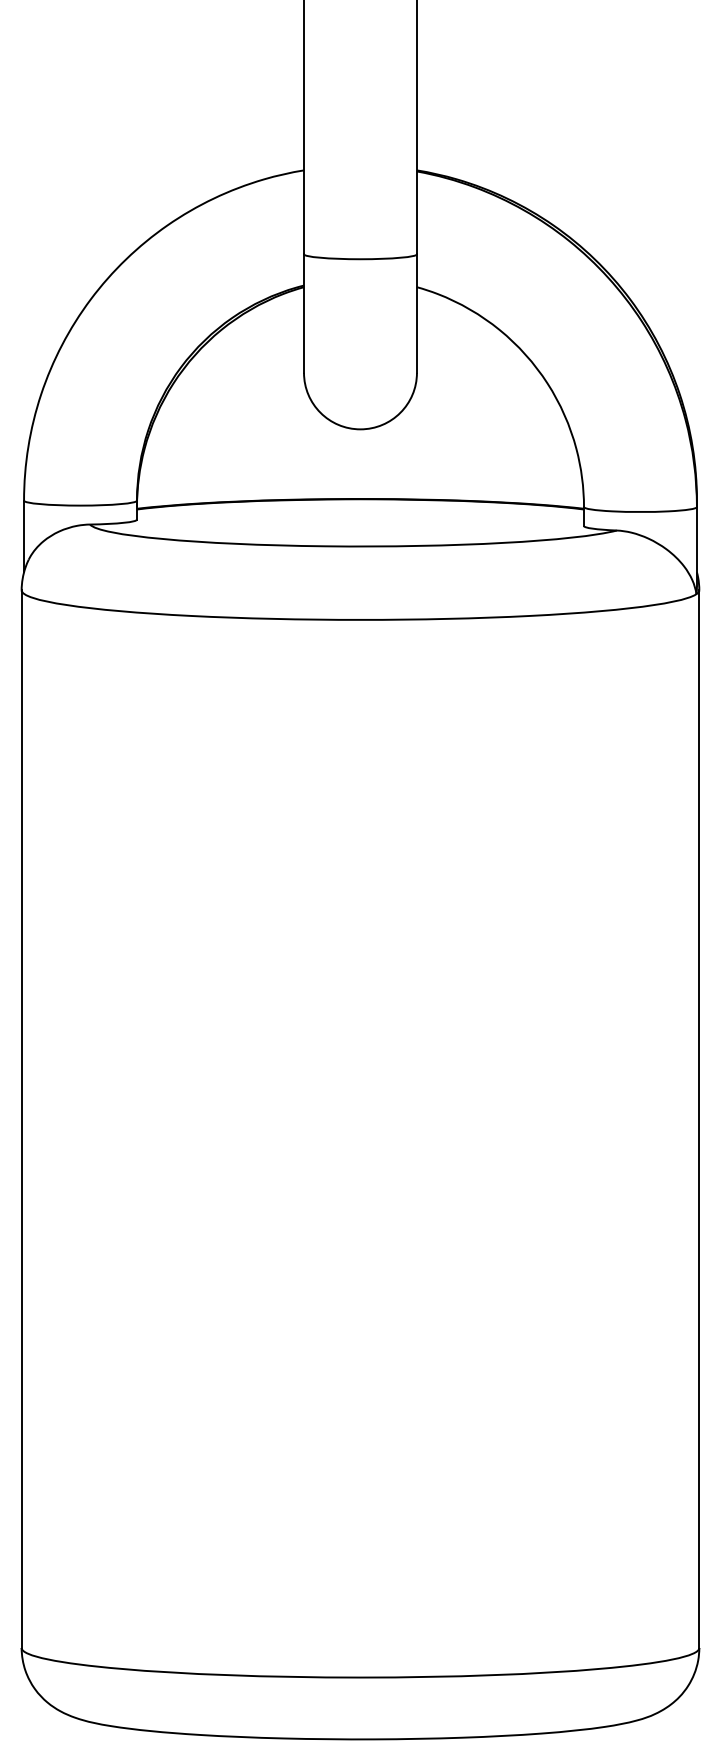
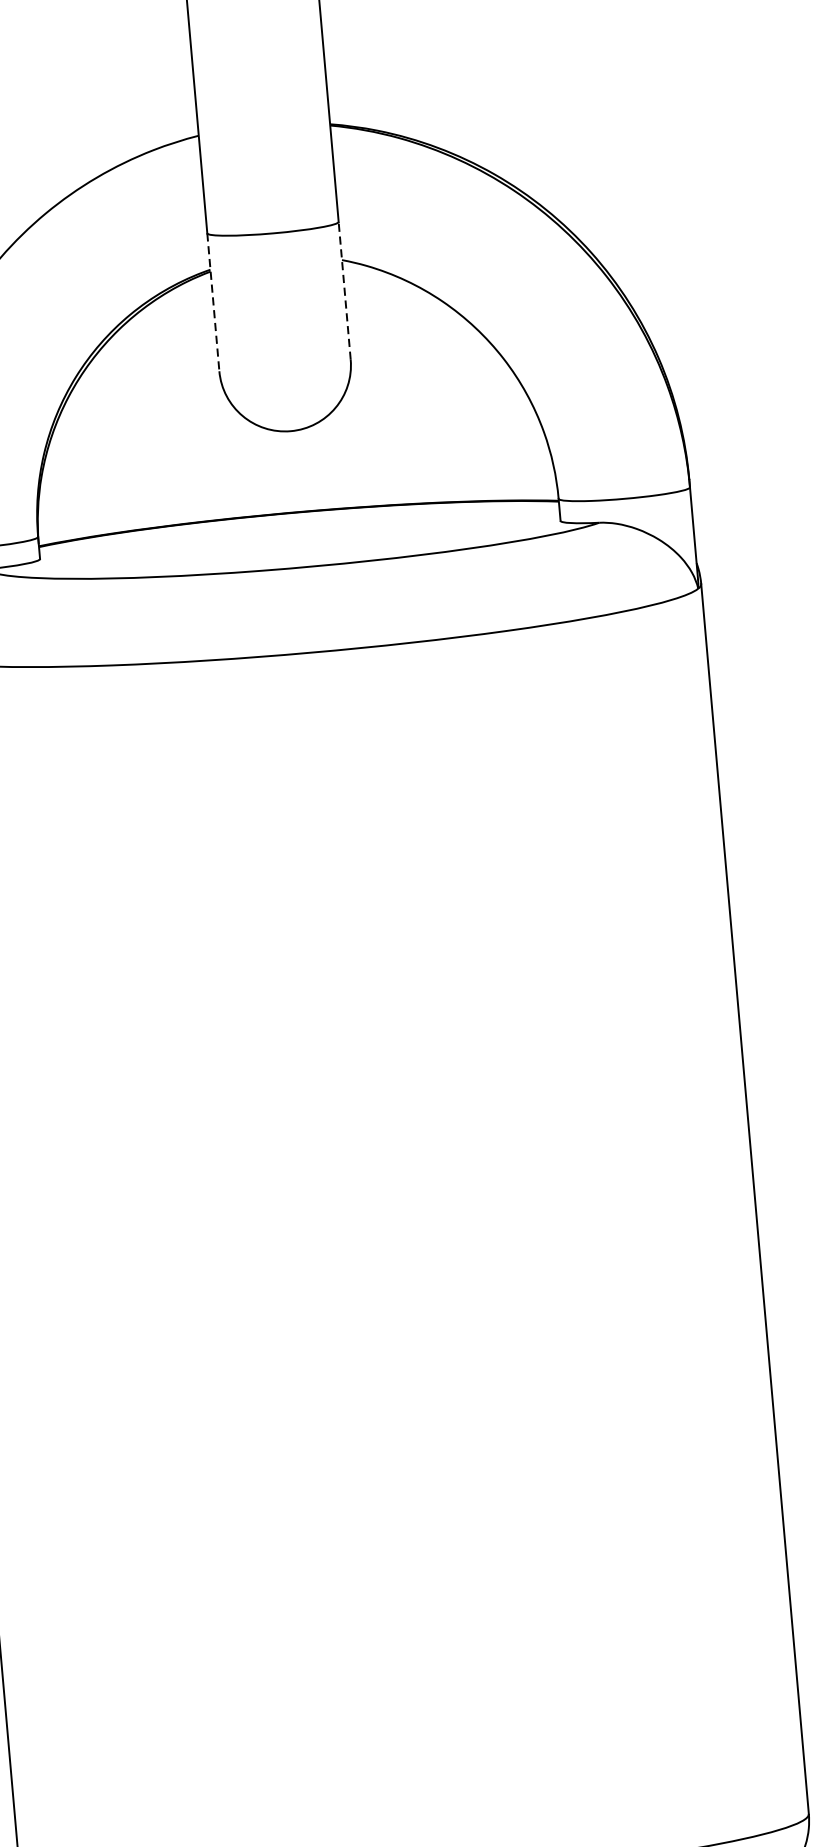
line: (416, 313) -> (344, 290), solid -> dashed
line: (304, 314) -> (213, 303), solid -> dashed

